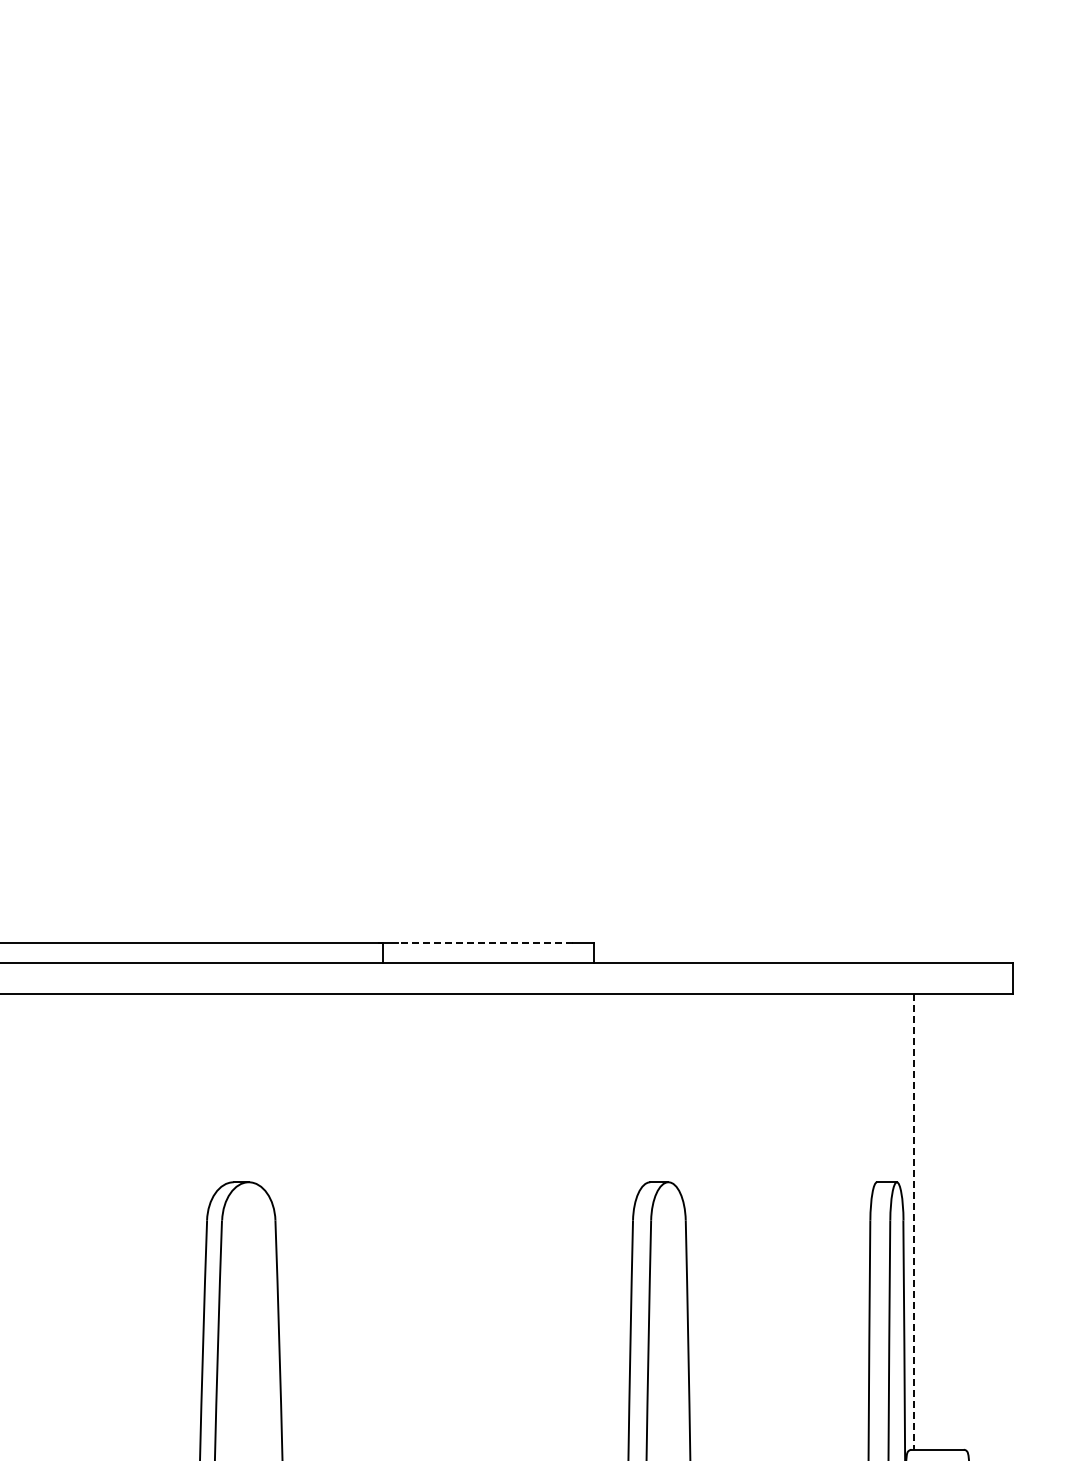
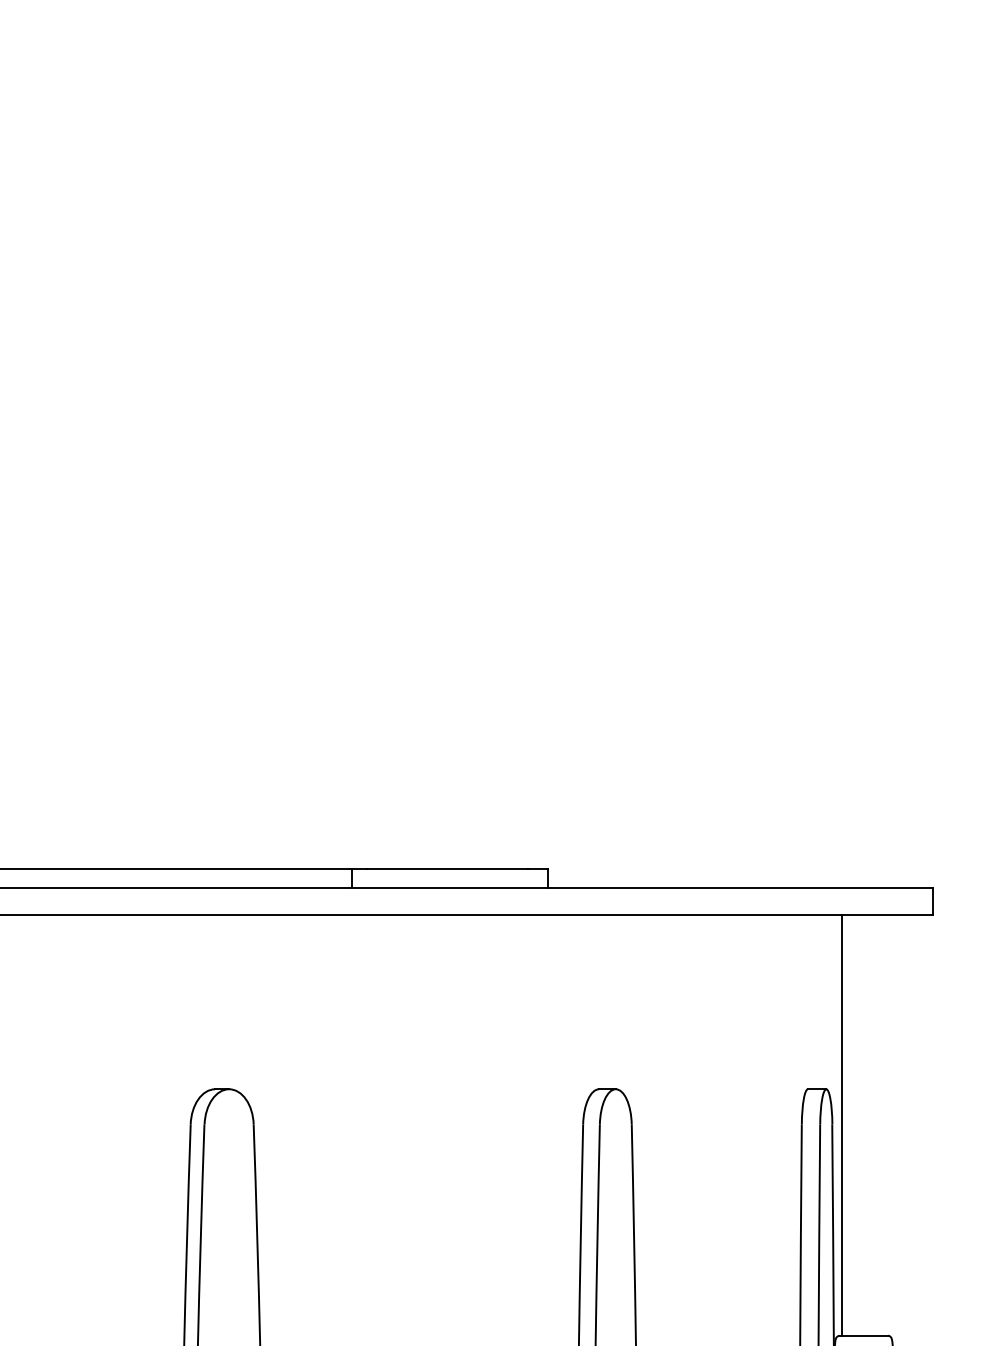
line: (485, 943) -> (447, 869), dashed -> solid
line: (913, 1222) -> (841, 1126), dashed -> solid

